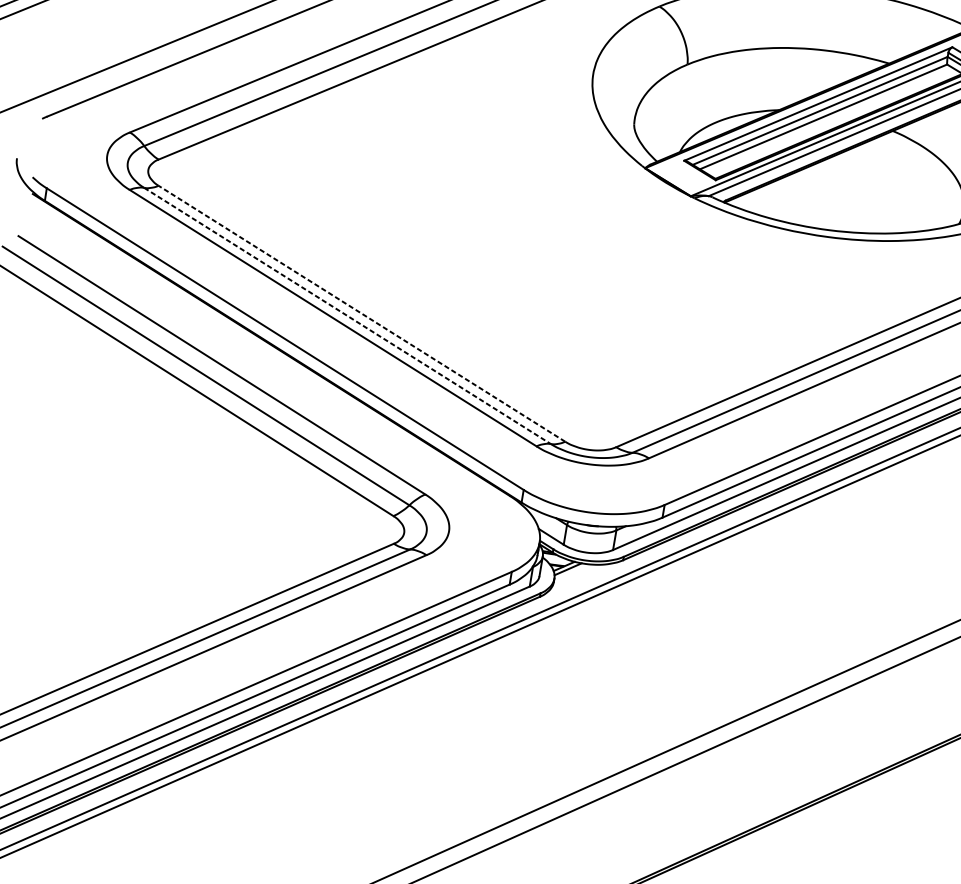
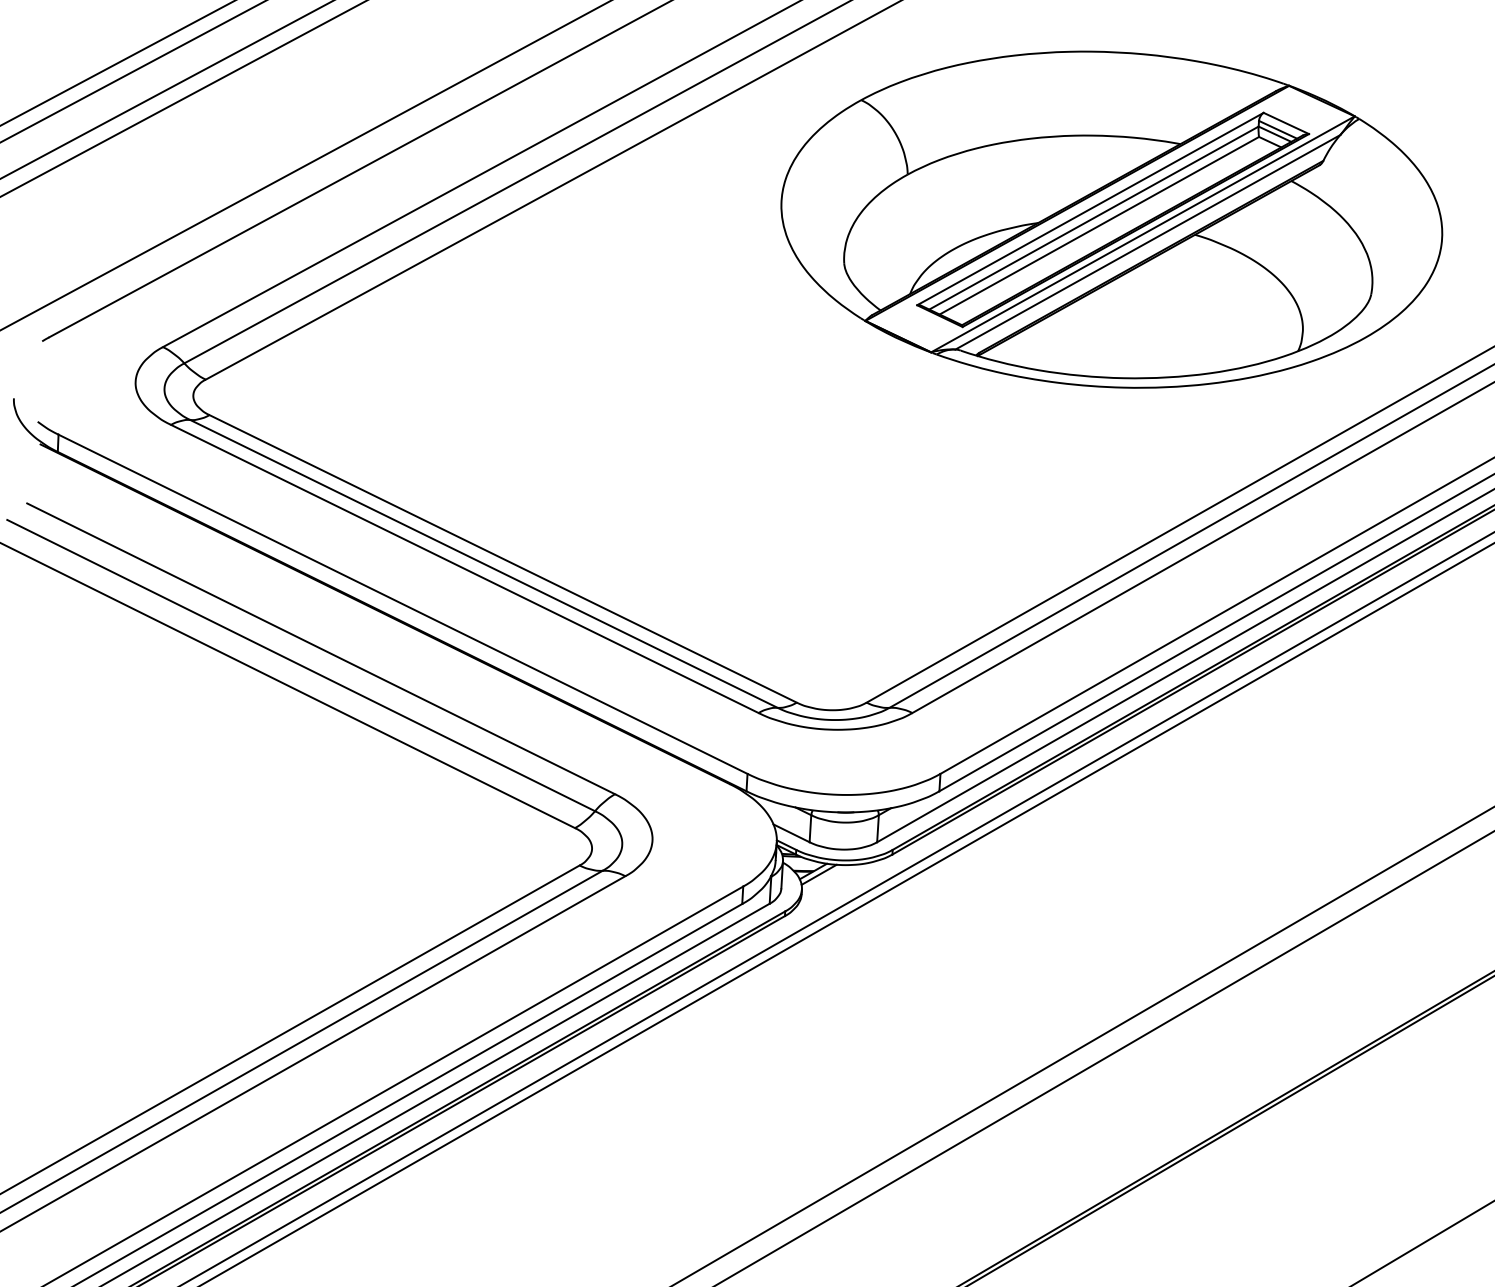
line: (362, 313) -> (503, 558), dashed -> solid
line: (347, 316) -> (484, 564), dashed -> solid

